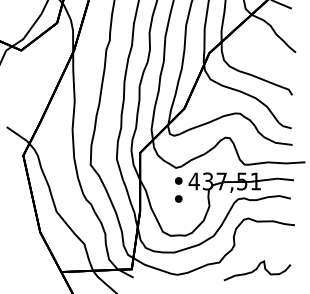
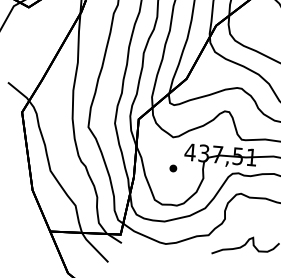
part: (178, 180) -> (174, 150), removed

